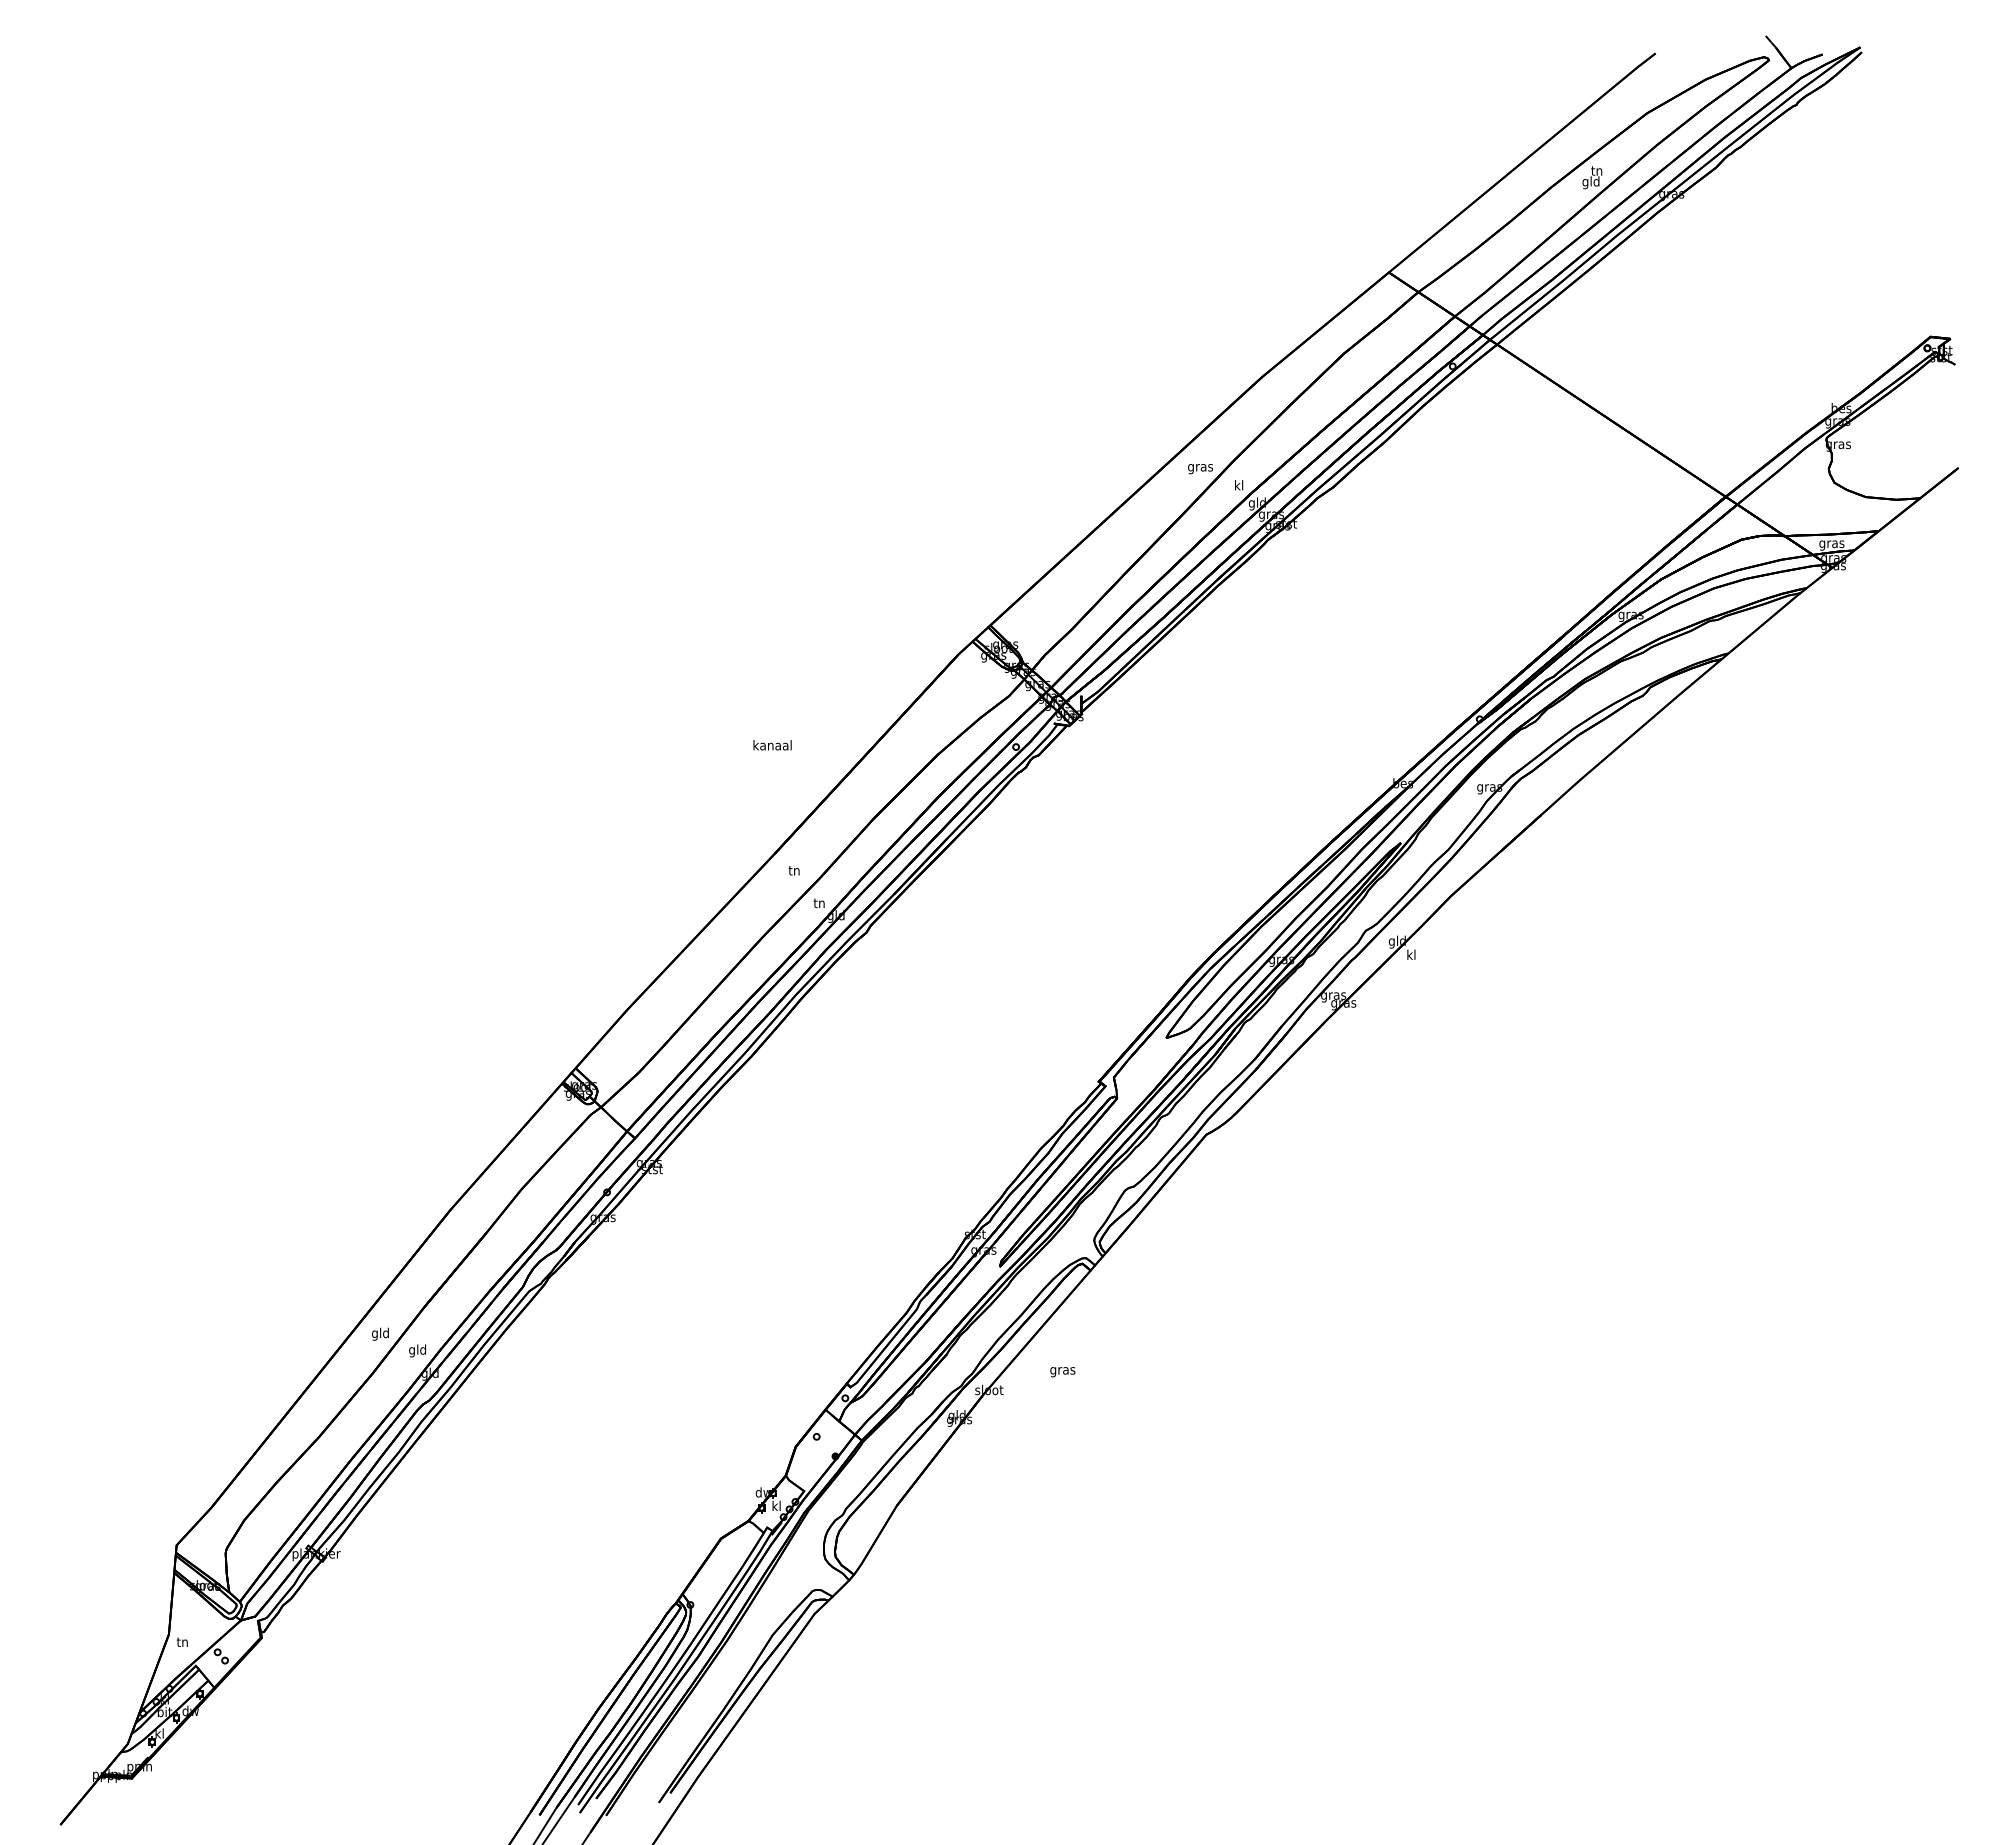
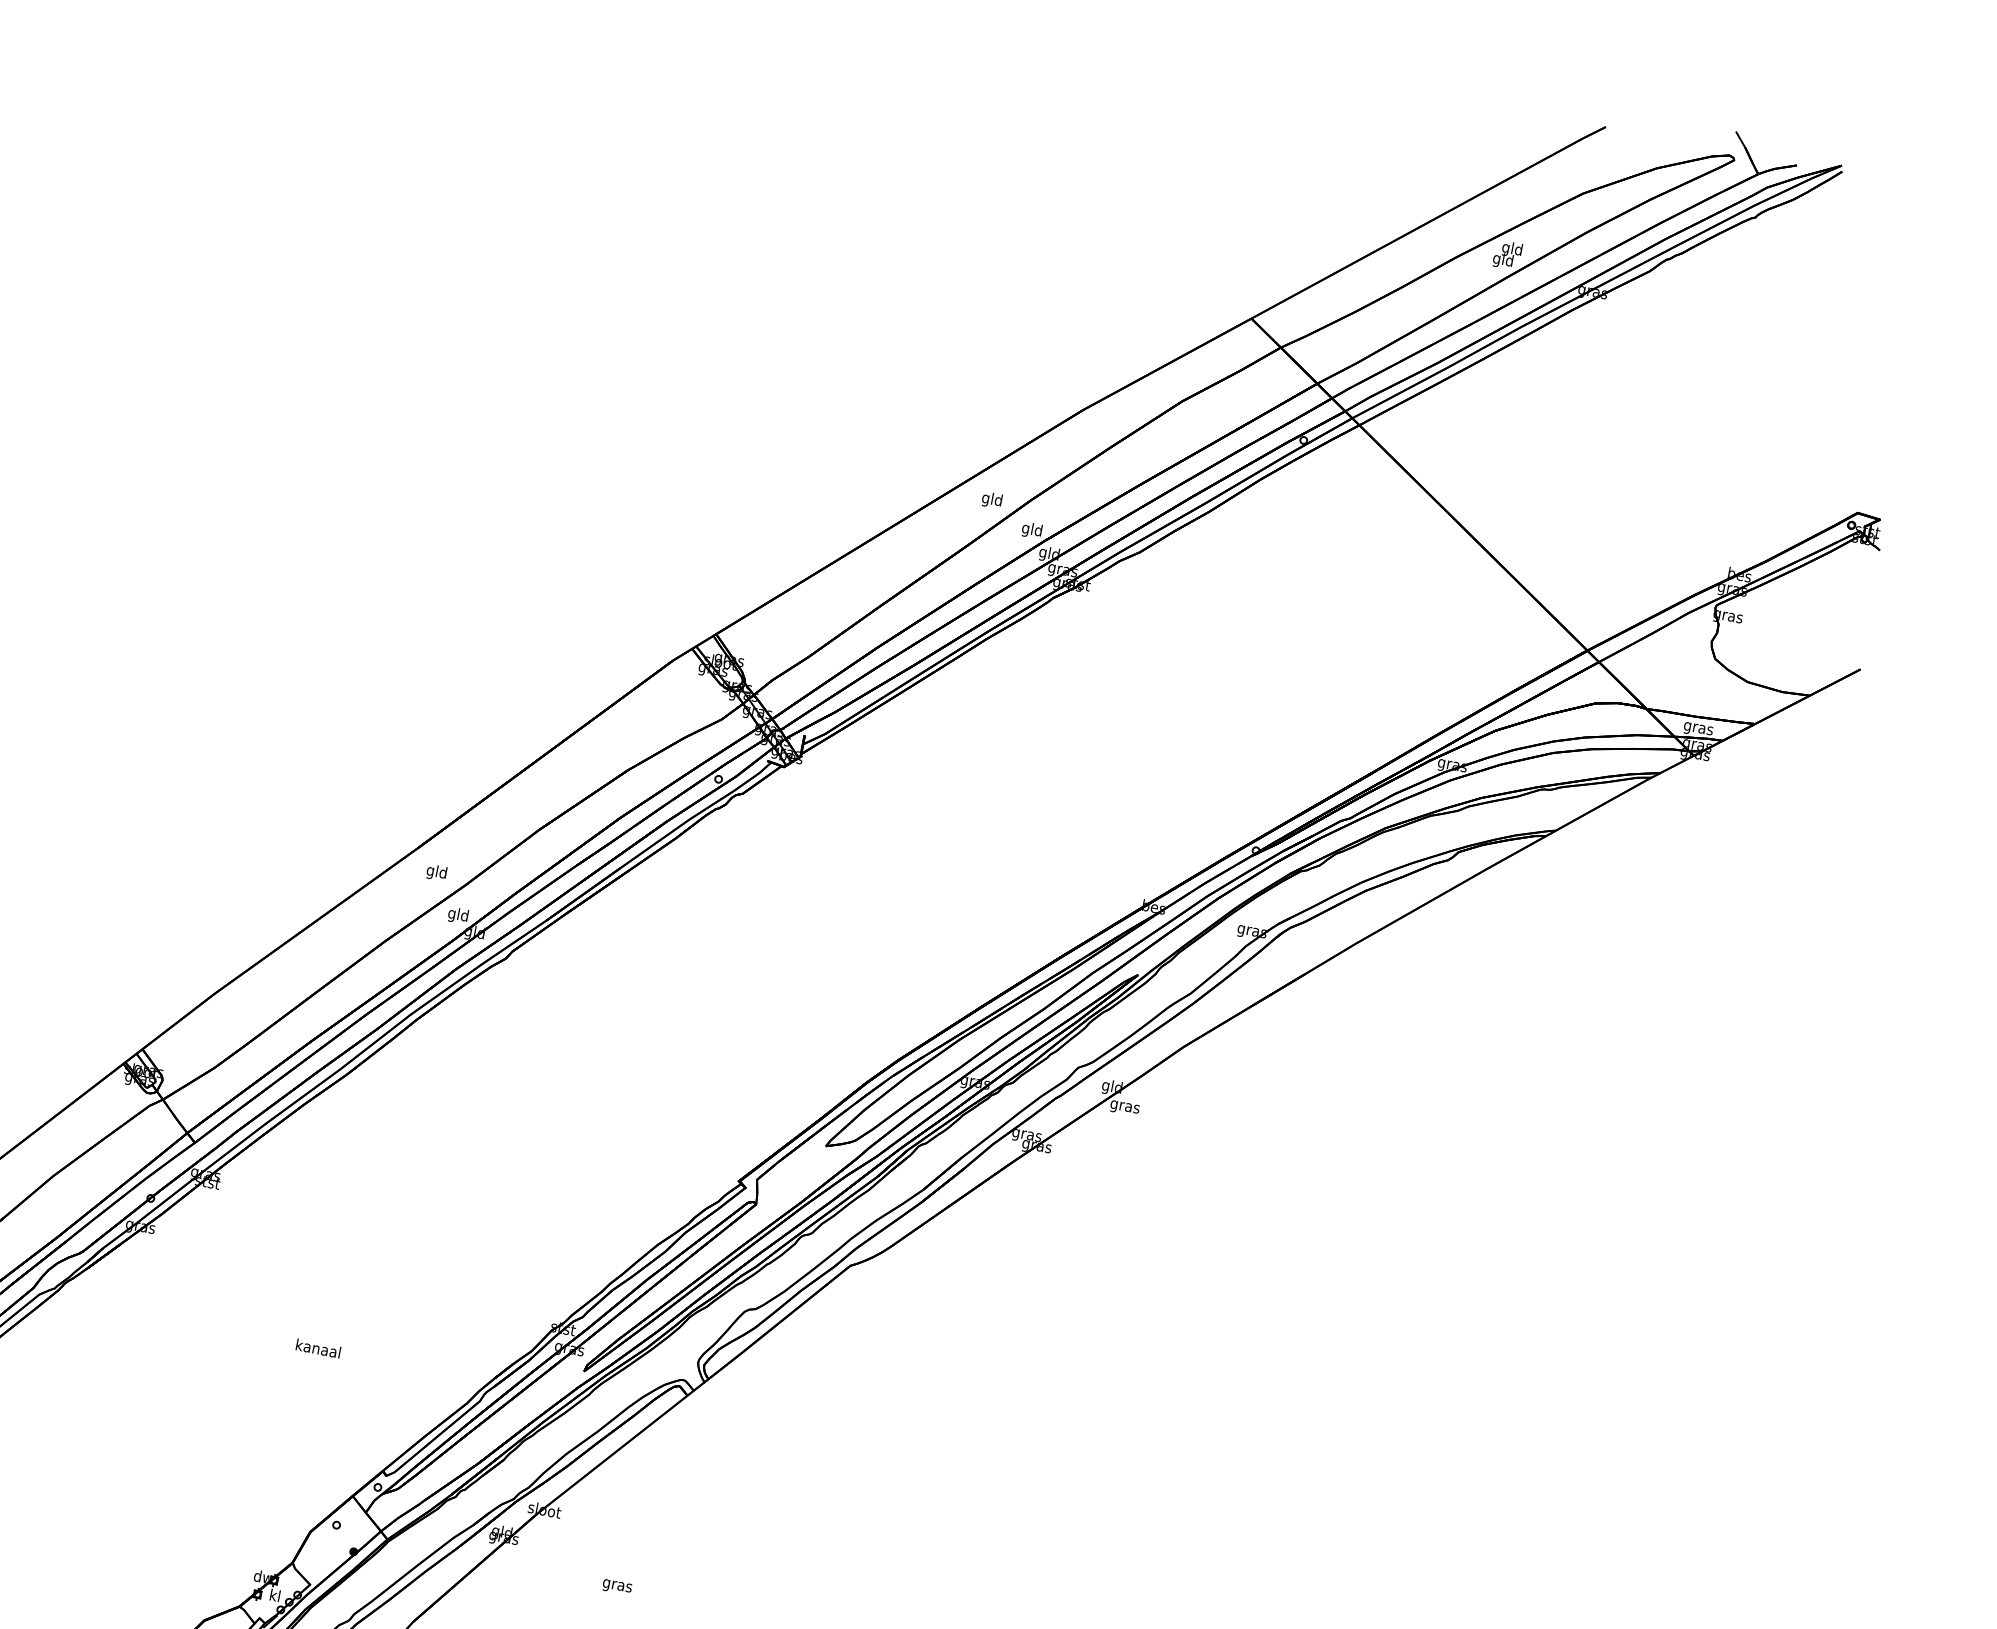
text: (1596, 171) -> (1511, 249), tn -> gld
text: (1200, 467) -> (992, 500), gras -> gld
text: (1238, 486) -> (1031, 530), kl -> gld
text: (772, 745) -> (318, 1348), moved
text: (793, 871) -> (435, 872), tn -> gld
text: (818, 903) -> (457, 914), tn -> gld
text: (1411, 955) -> (1125, 1106), kl -> gras
text: (1062, 1372) -> (616, 1587), moved

